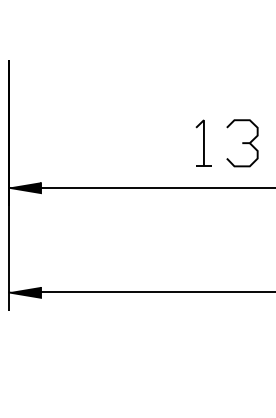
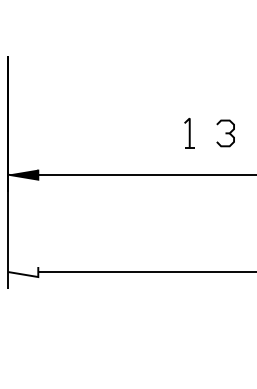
part: (203, 143) -> (189, 133), size x0.7
part: (242, 143) -> (225, 133), size x0.6
fill: (25, 292) -> (23, 272), removed

